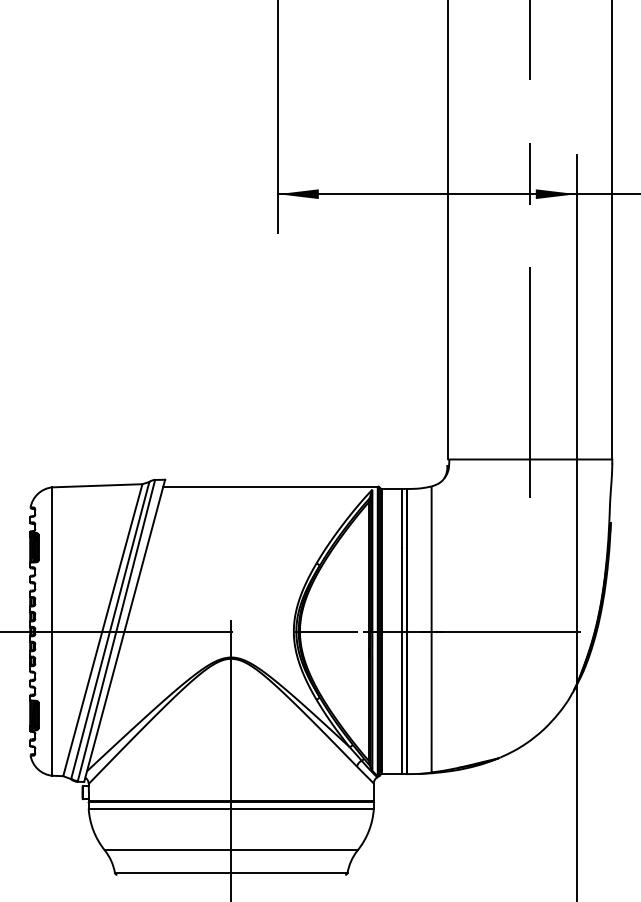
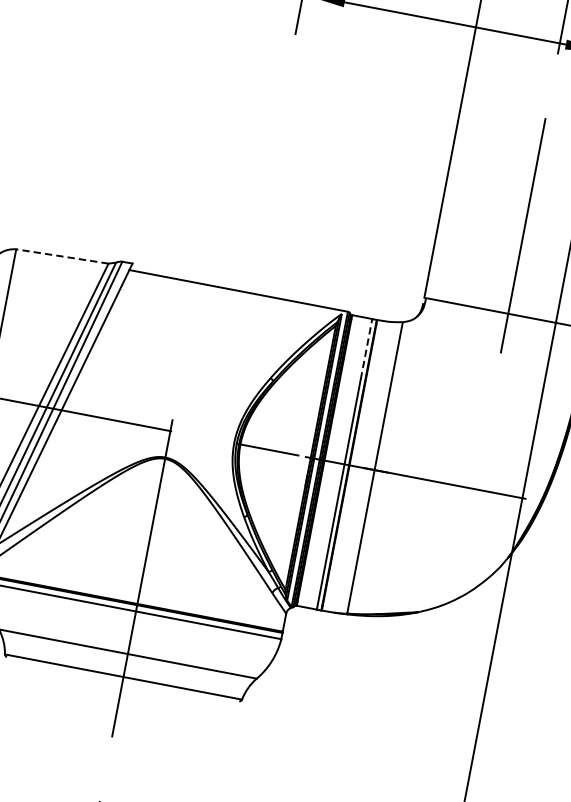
line: (96, 485) -> (61, 256), solid -> dashed
line: (402, 518) -> (366, 349), solid -> dashed

